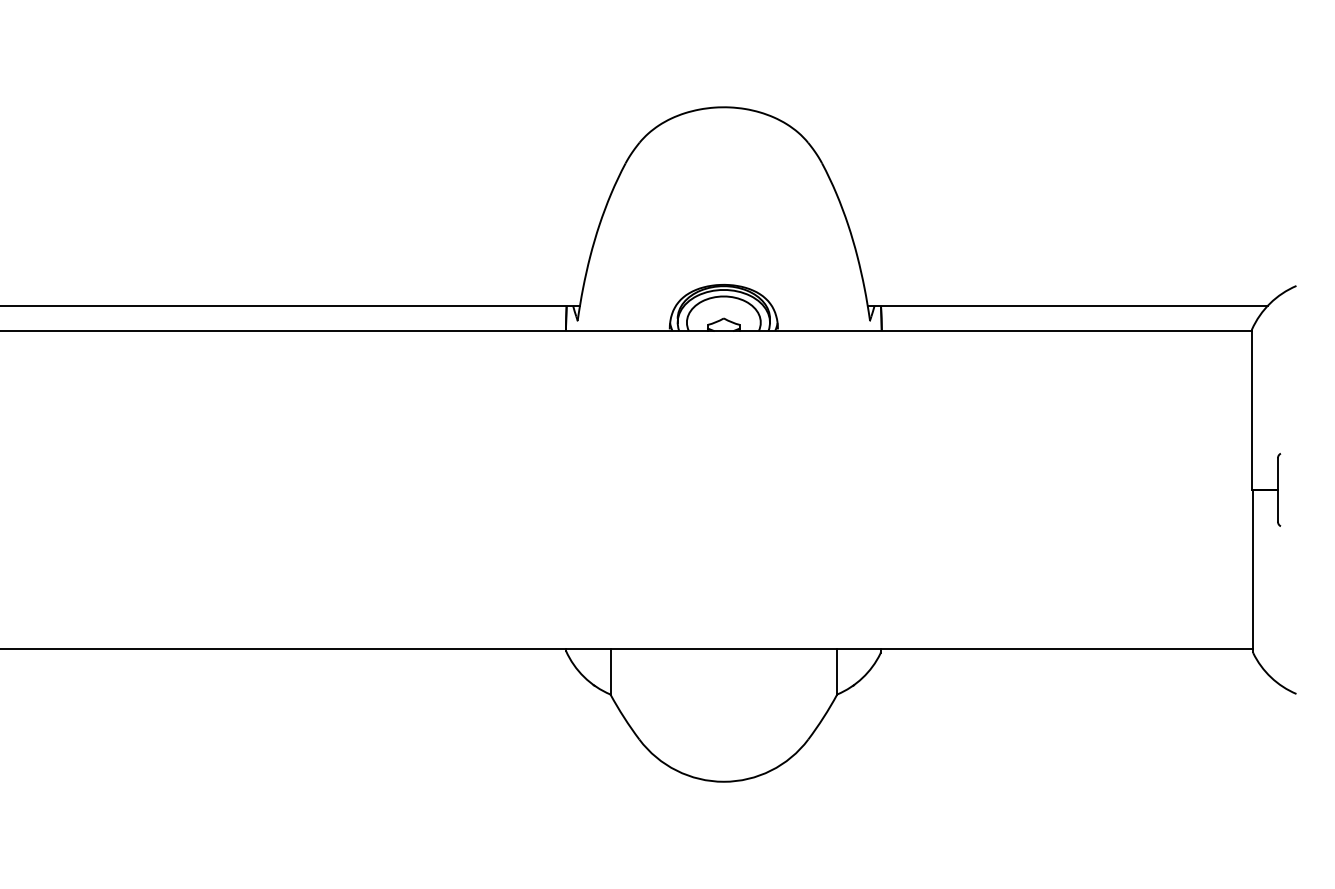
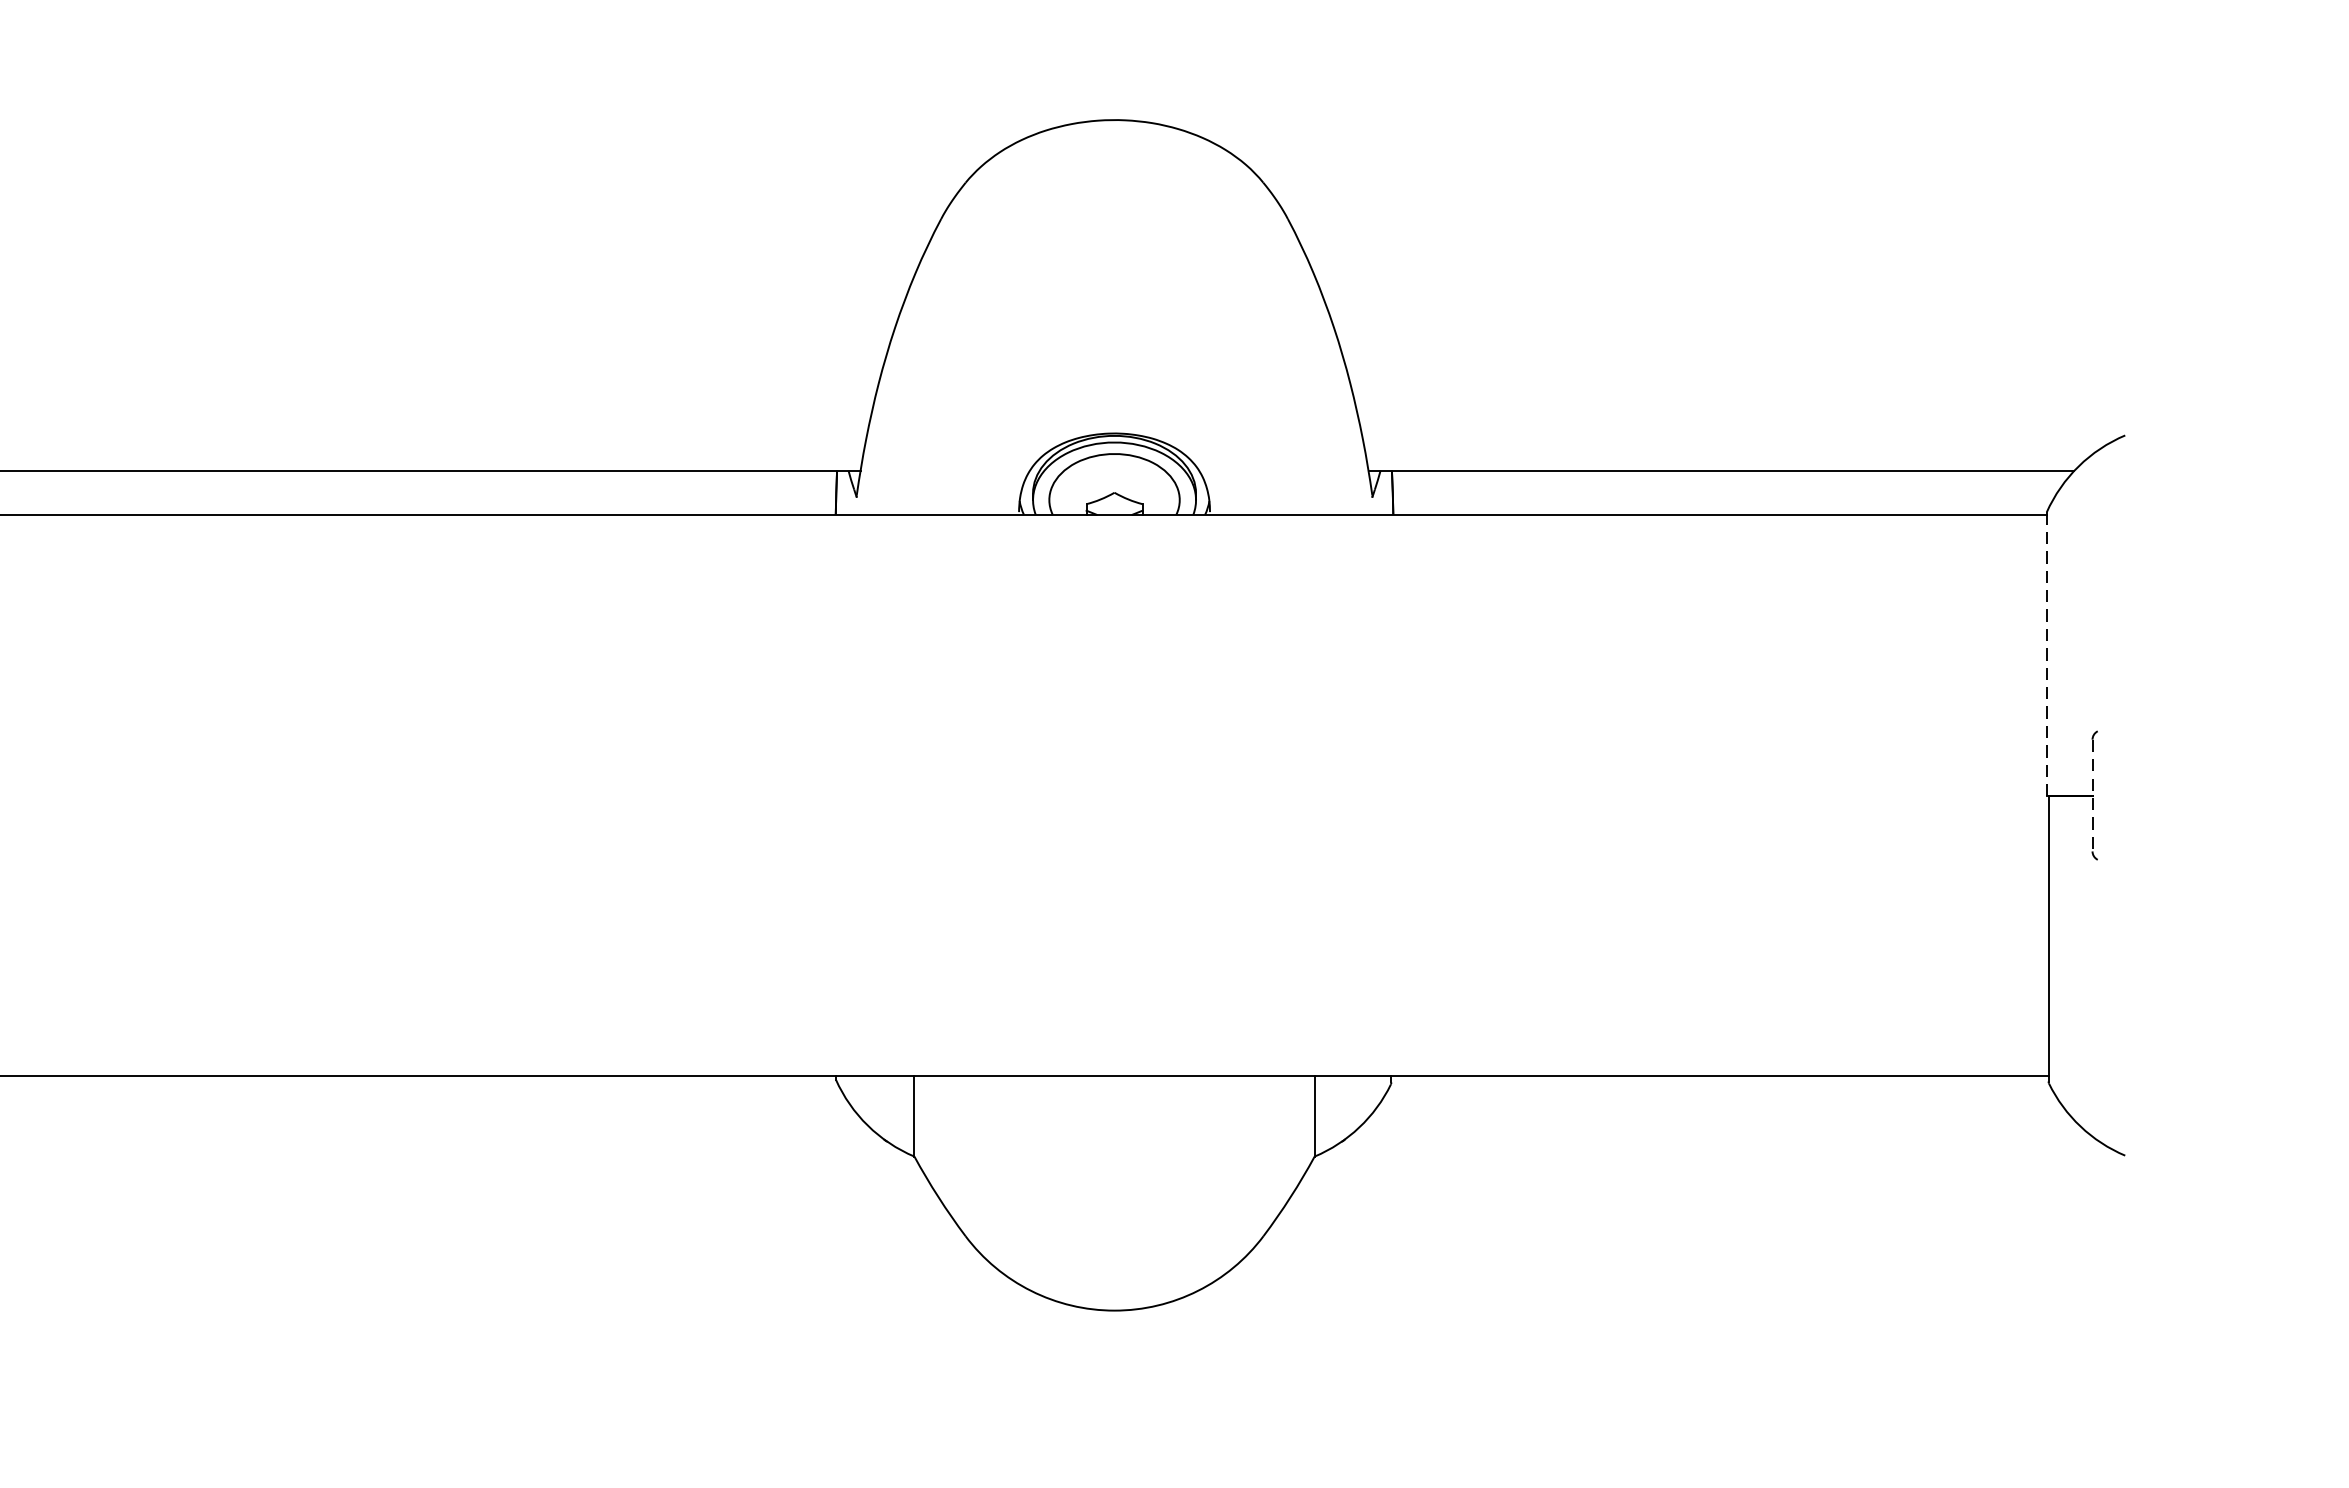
line: (1252, 410) -> (2047, 655), solid -> dashed
line: (1277, 489) -> (2091, 794), solid -> dashed

